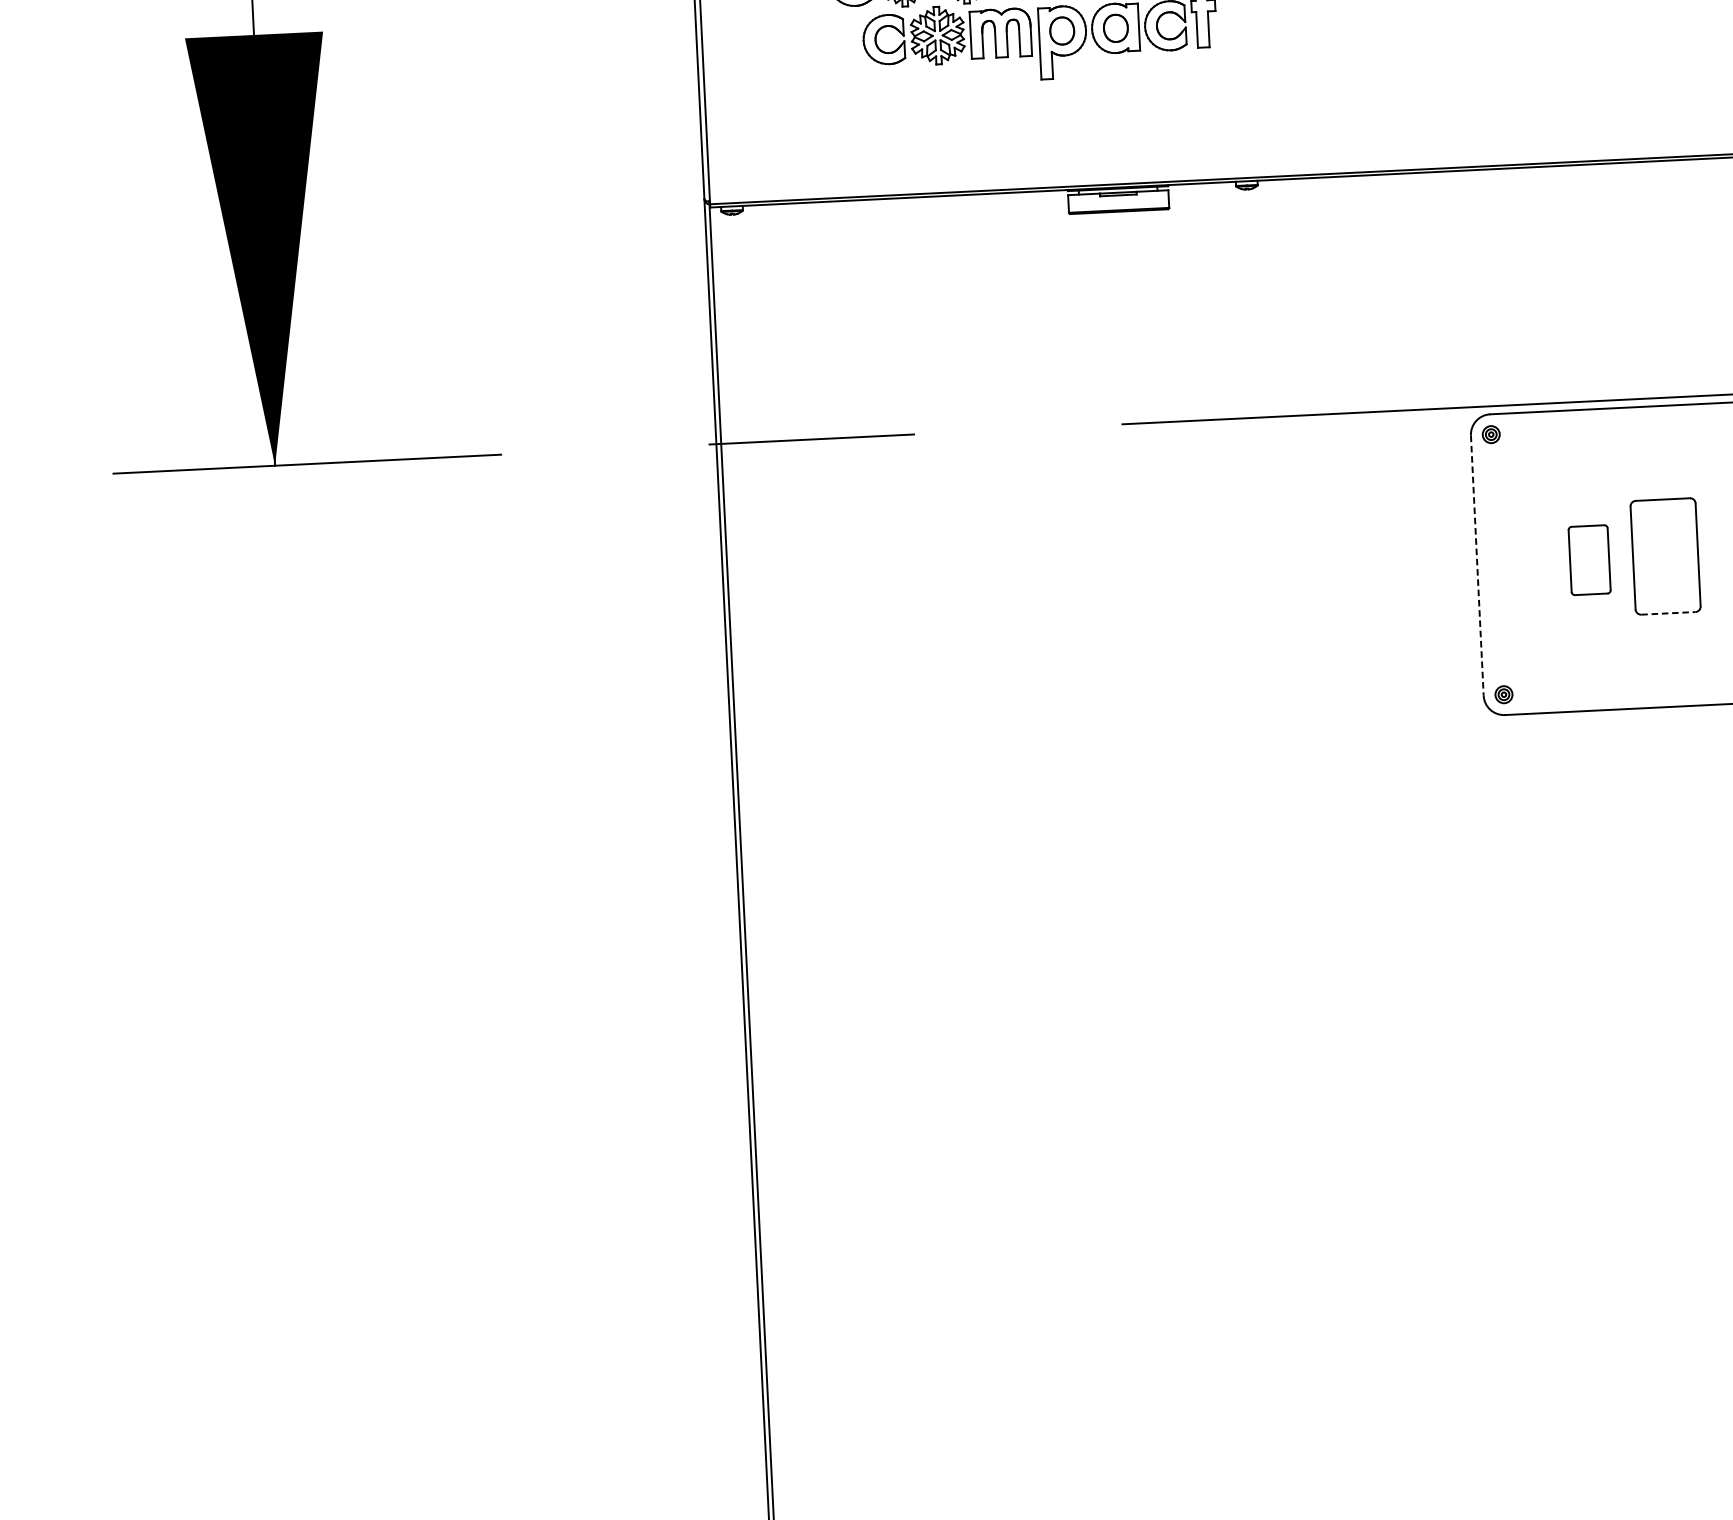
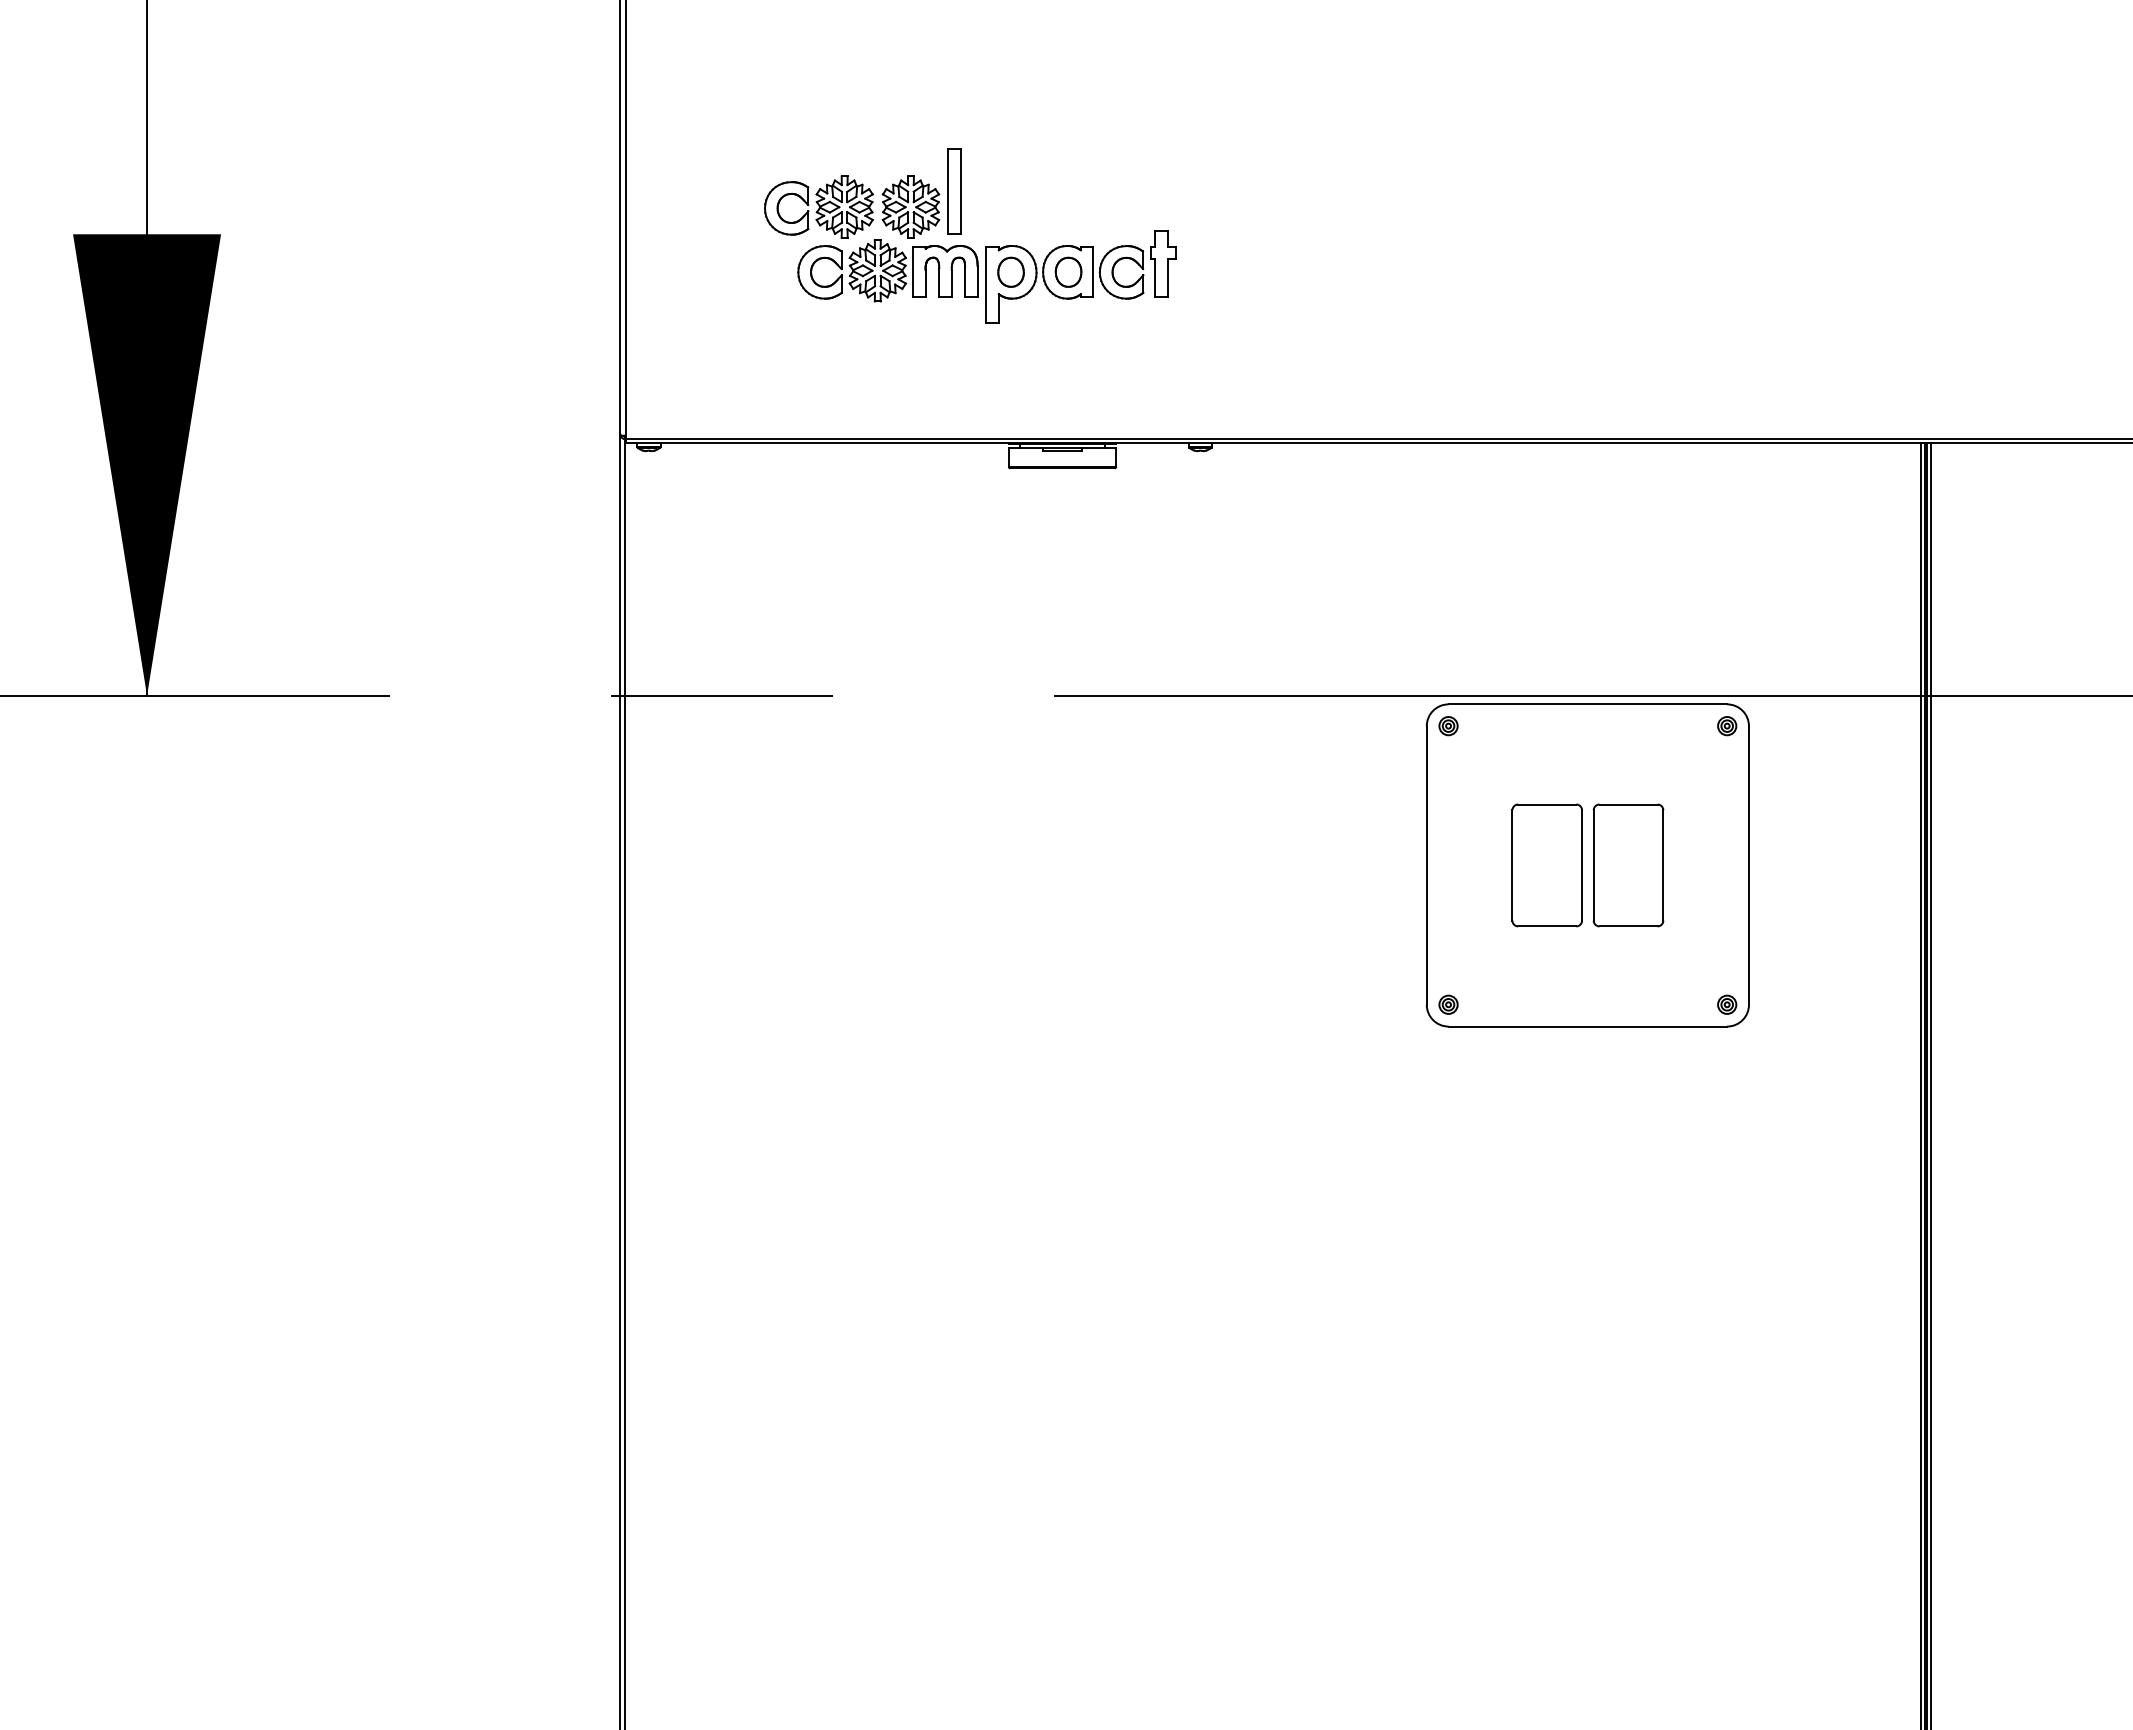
part: (1589, 560) -> (1546, 865), size x1.67
line: (1477, 565) -> (1426, 865), dashed -> solid
line: (1669, 613) -> (1629, 926), dashed -> solid

